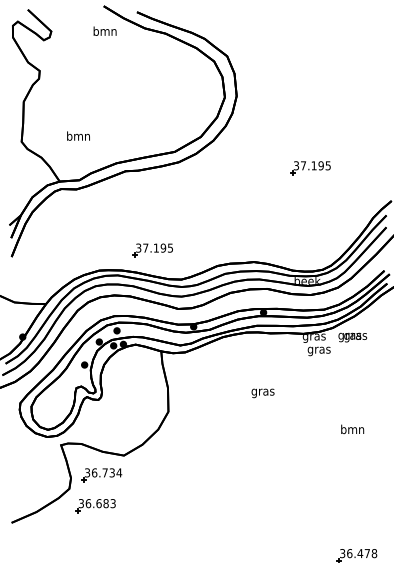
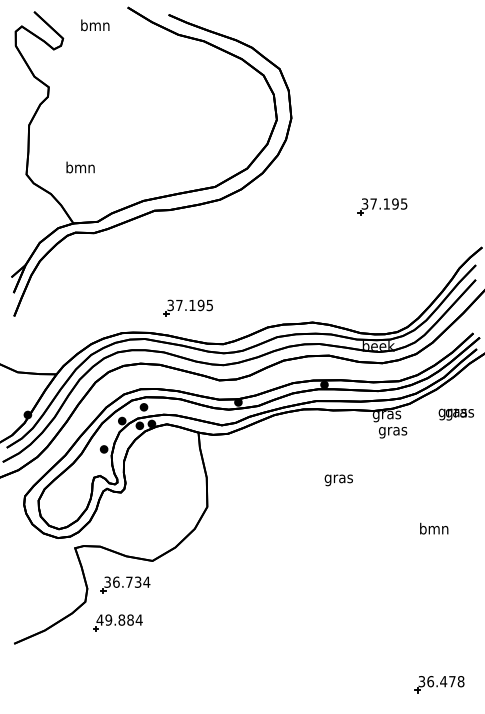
text: (105, 31) -> (95, 25), moved
text: (78, 136) -> (80, 167), moved
text: (352, 337) -> (455, 414), moved
text: (262, 393) -> (338, 480), moved
text: (97, 503) -> (119, 619), 36.683 -> 49.884

